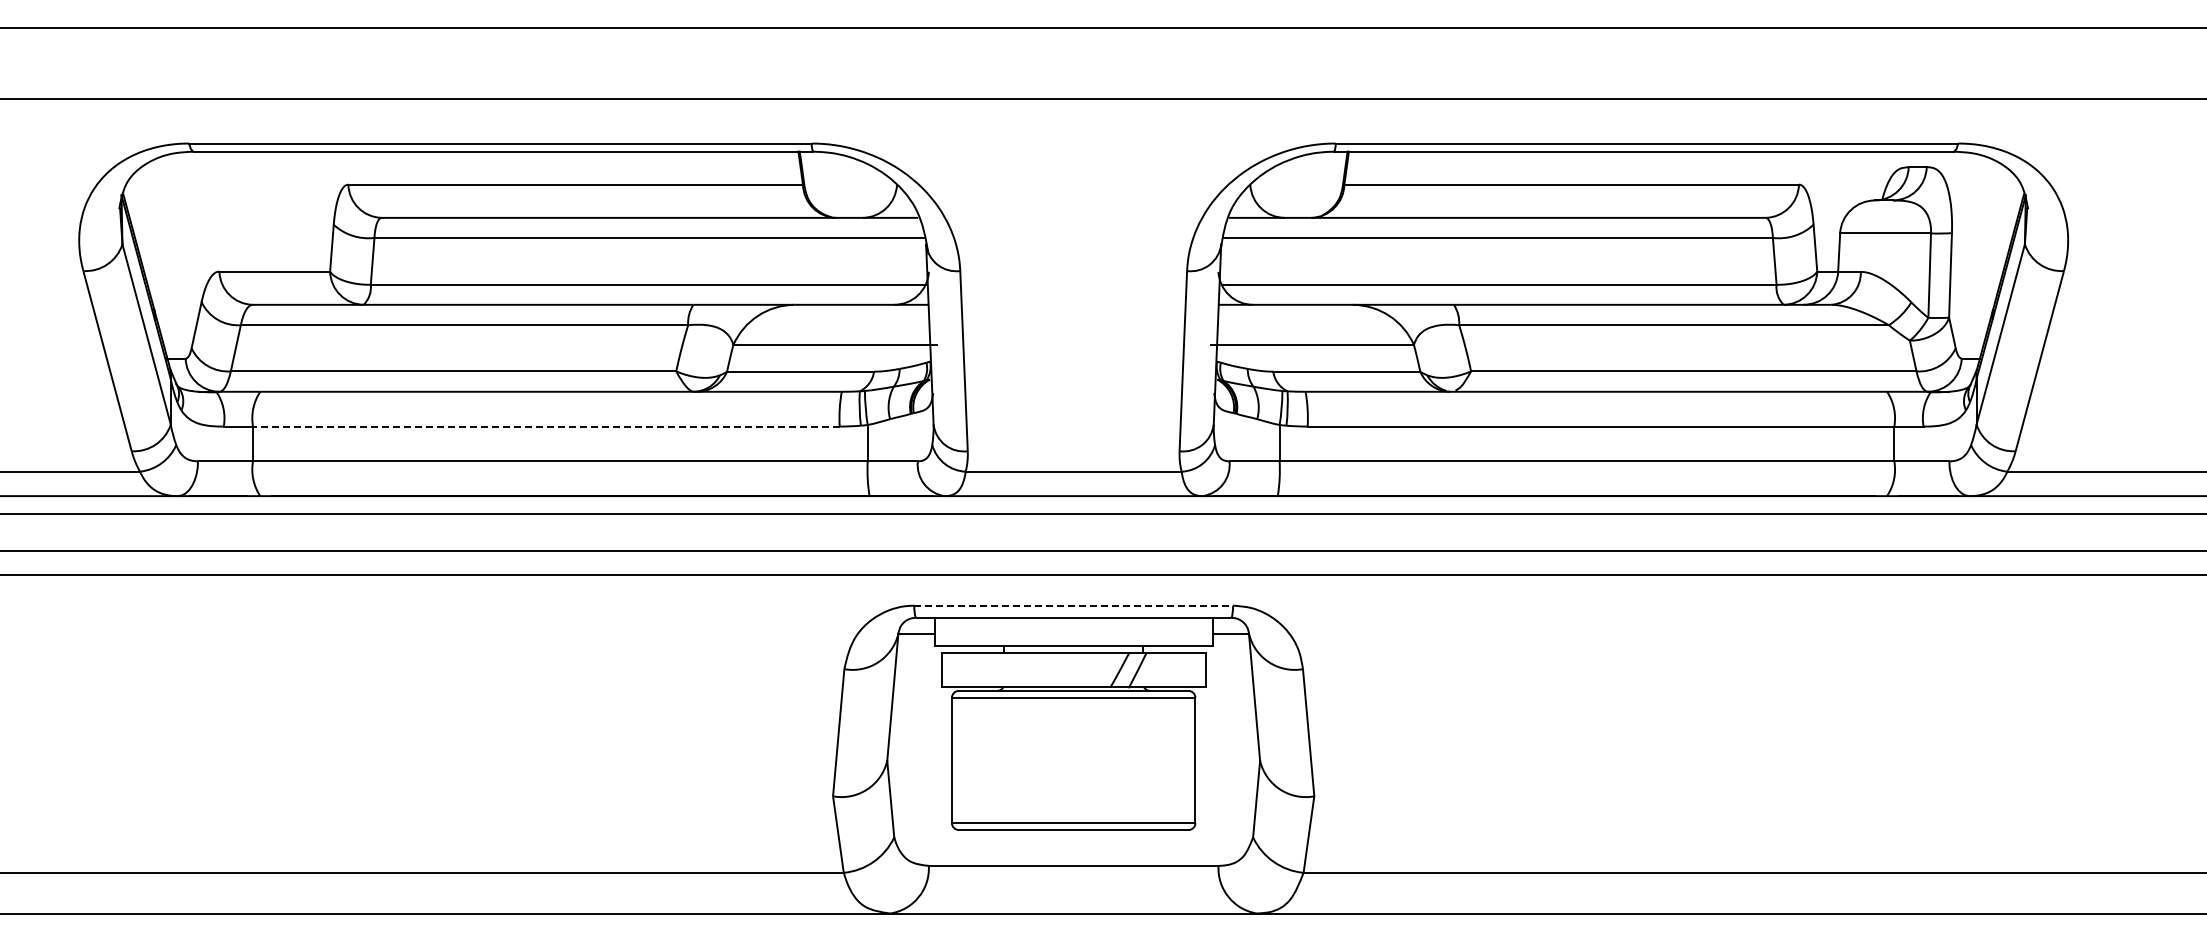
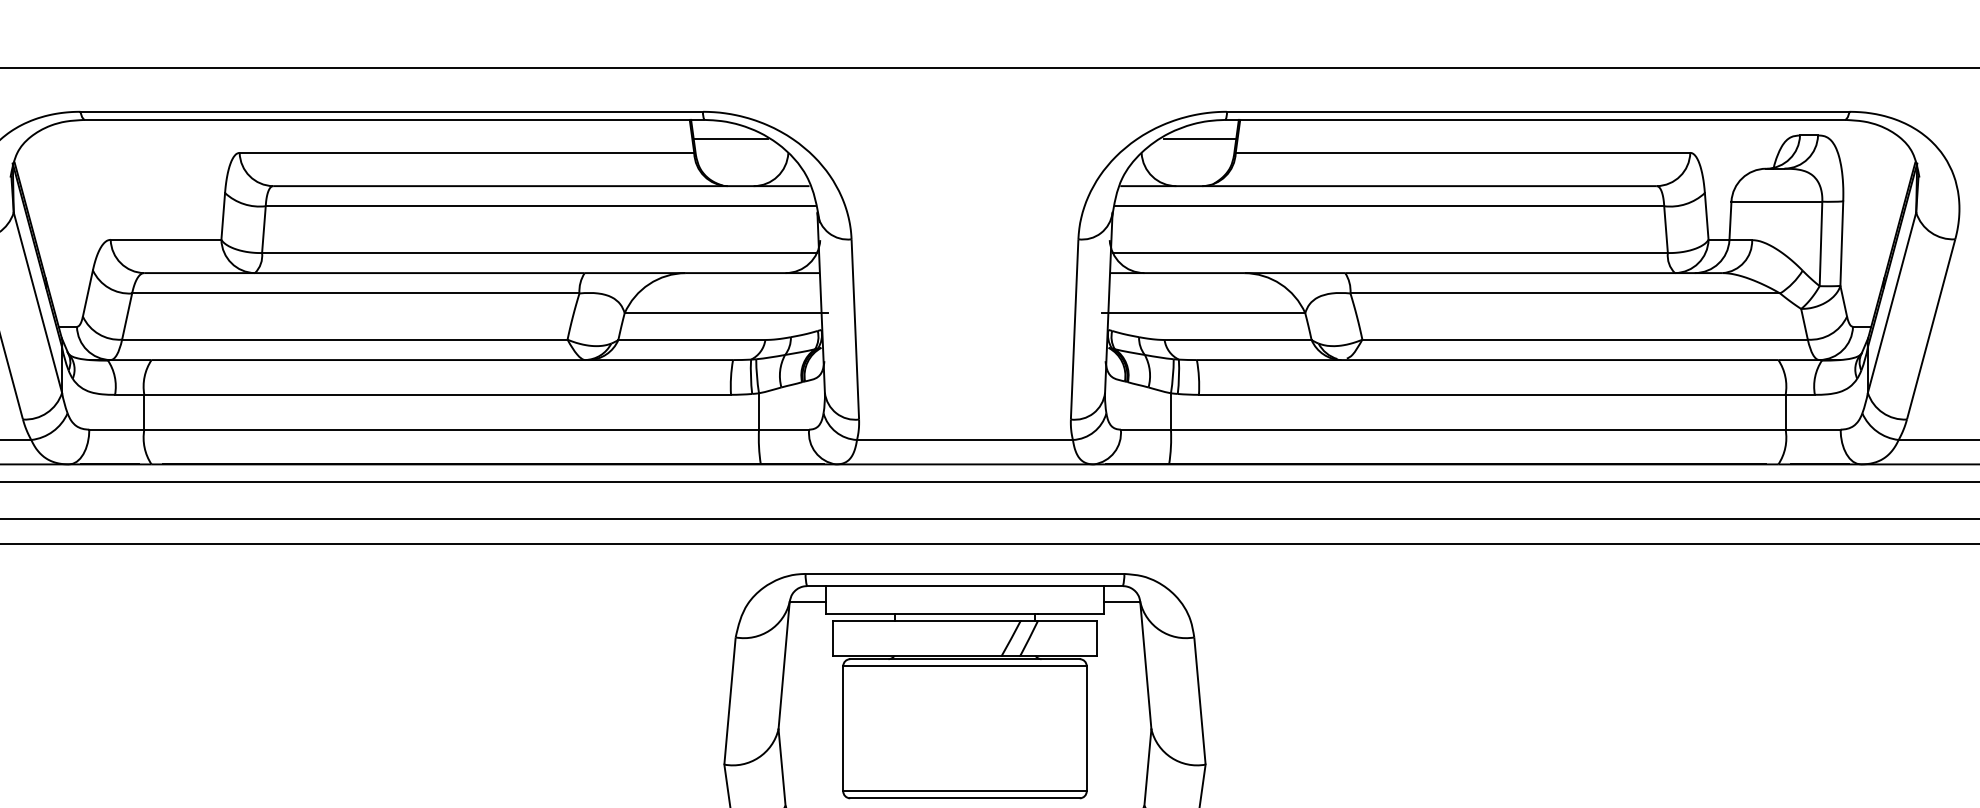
line: (839, 170) -> (730, 138), added
line: (1308, 170) -> (1199, 138), added
line: (545, 426) -> (436, 394), dashed -> solid
line: (1074, 605) -> (965, 573), dashed -> solid

